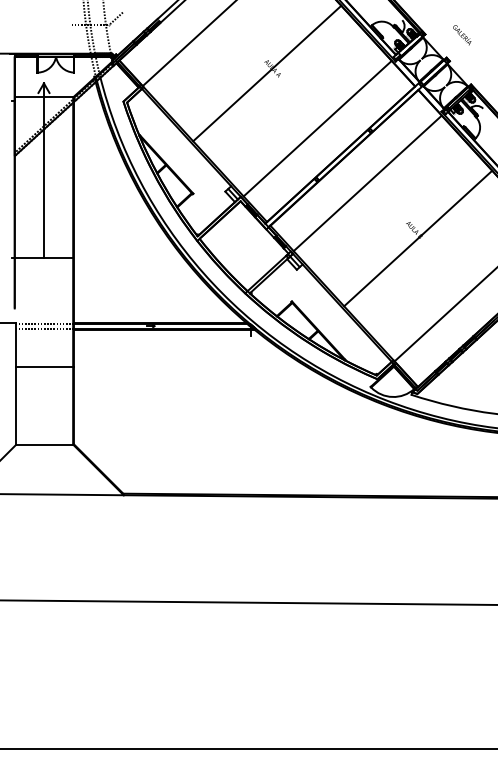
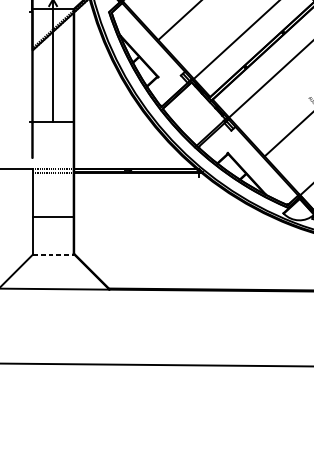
line: (44, 366) -> (53, 217), moved
line: (45, 445) -> (54, 254), solid -> dashed

